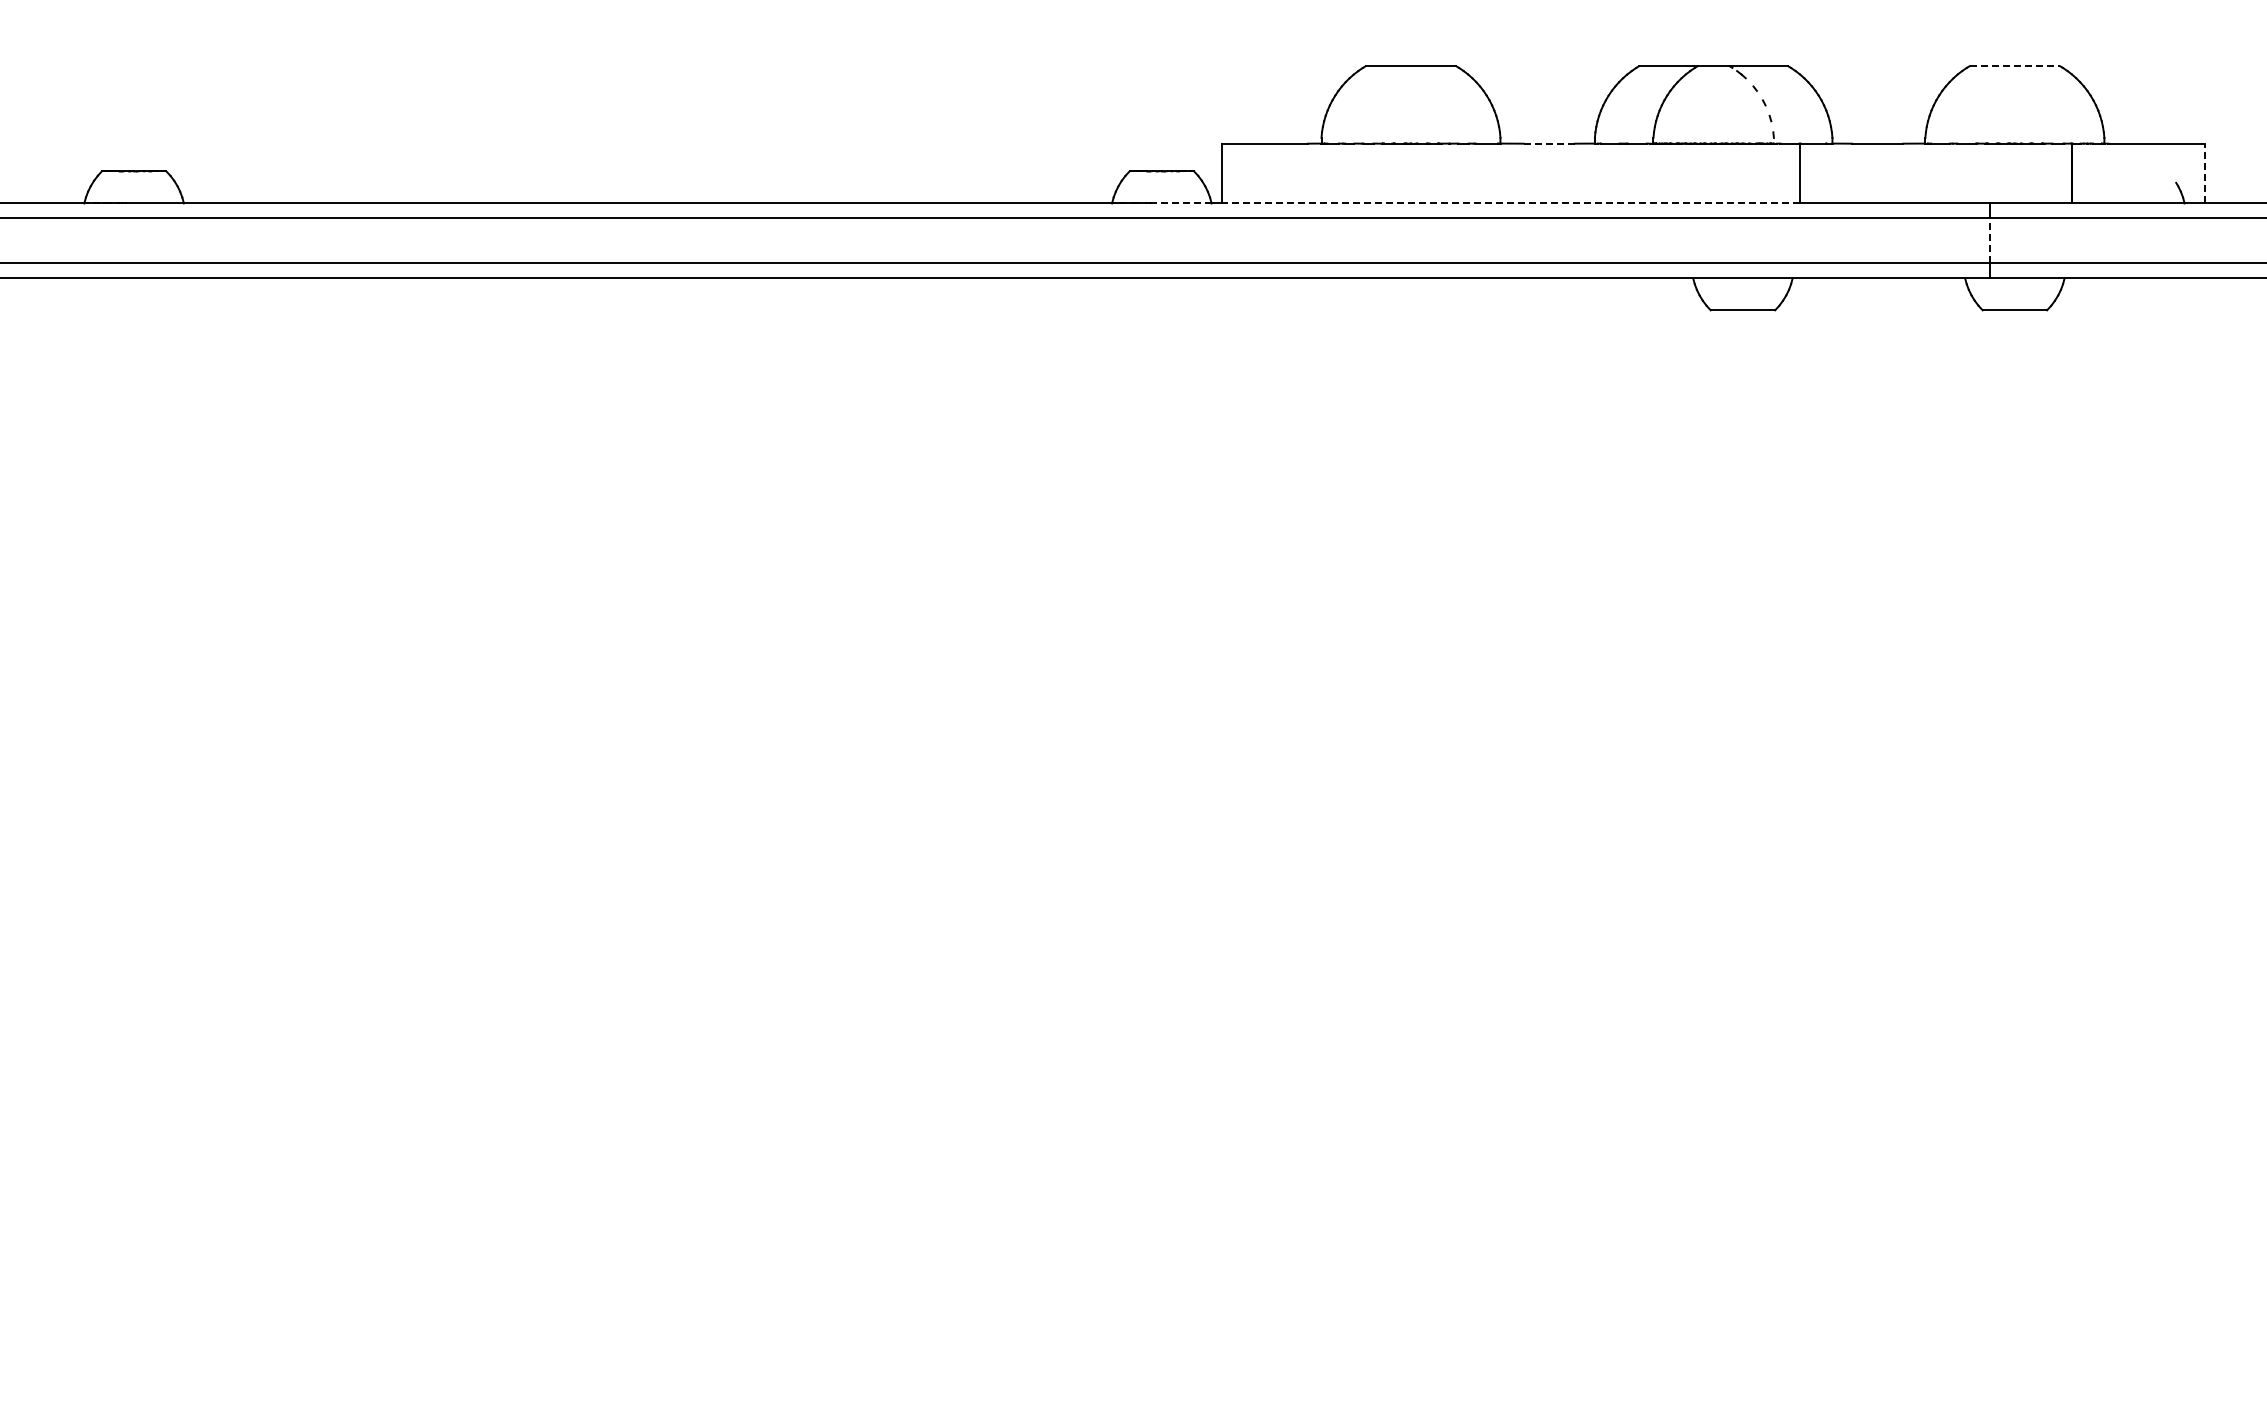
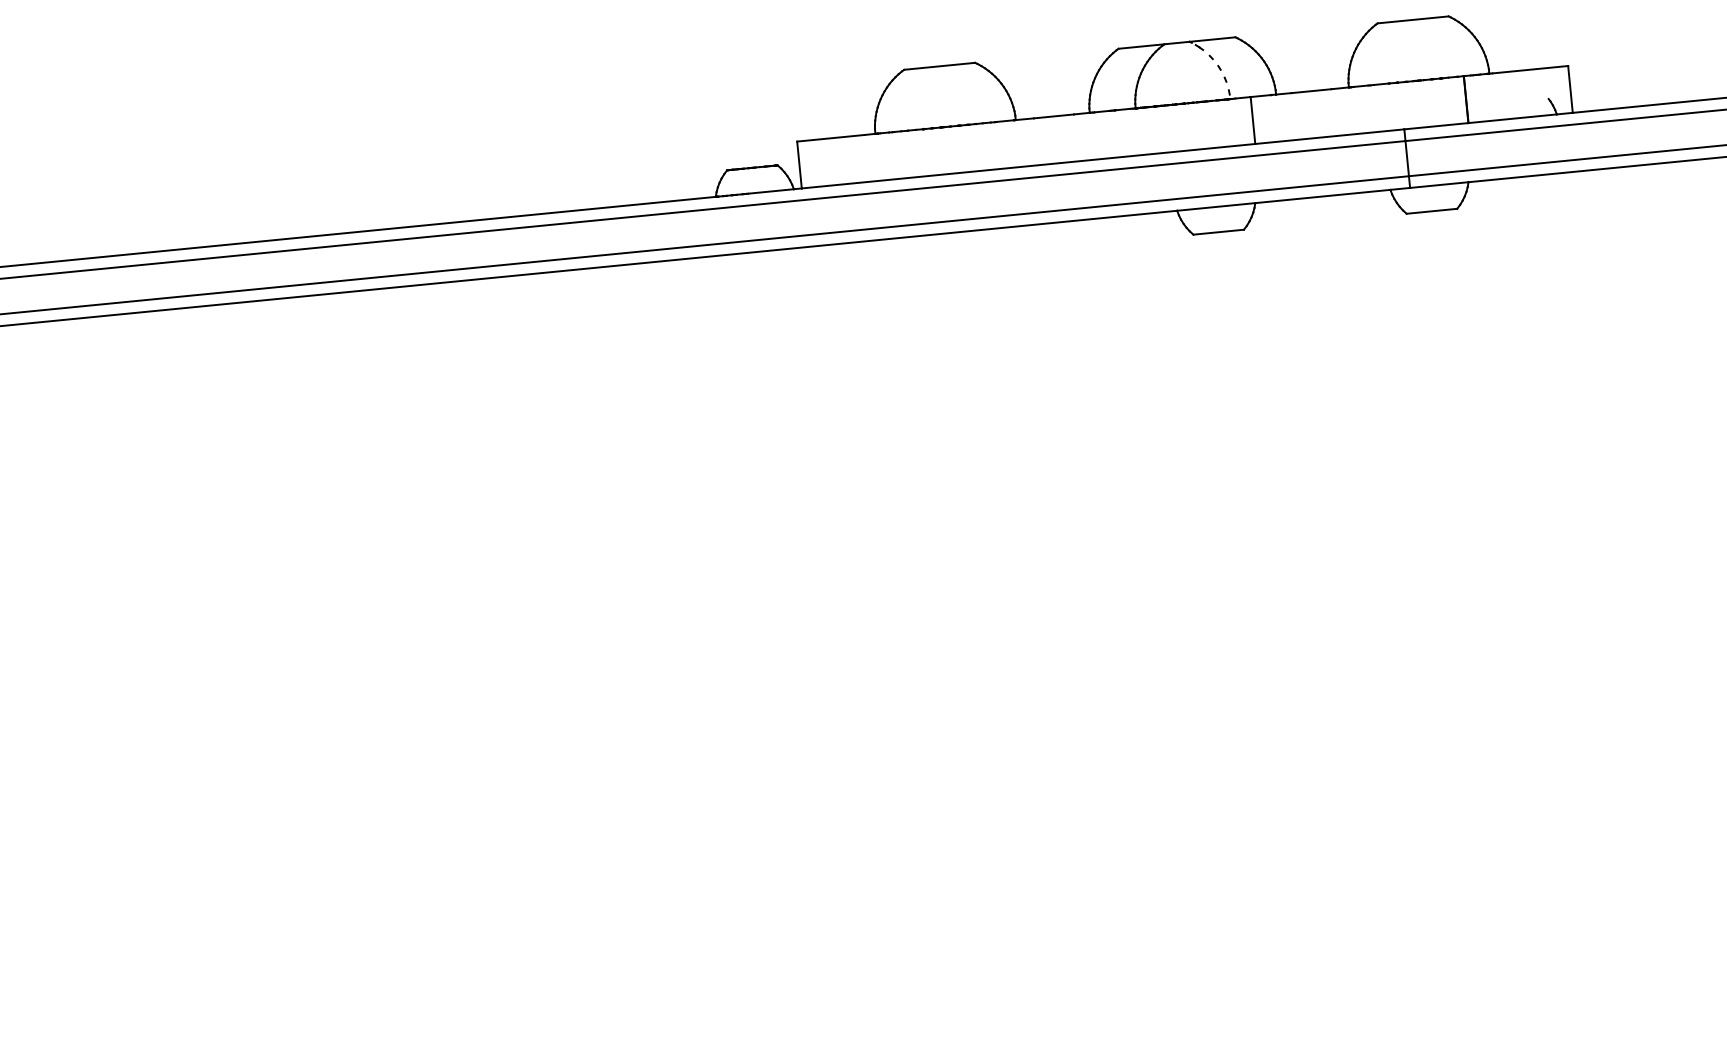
line: (2015, 66) -> (1413, 20), dashed -> solid
line: (1549, 143) -> (1054, 116), dashed -> solid
line: (2204, 173) -> (1570, 89), dashed -> solid
line: (1182, 203) -> (771, 191), dashed -> solid
line: (1510, 203) -> (1028, 166), dashed -> solid
line: (1990, 240) -> (1407, 158), dashed -> solid

